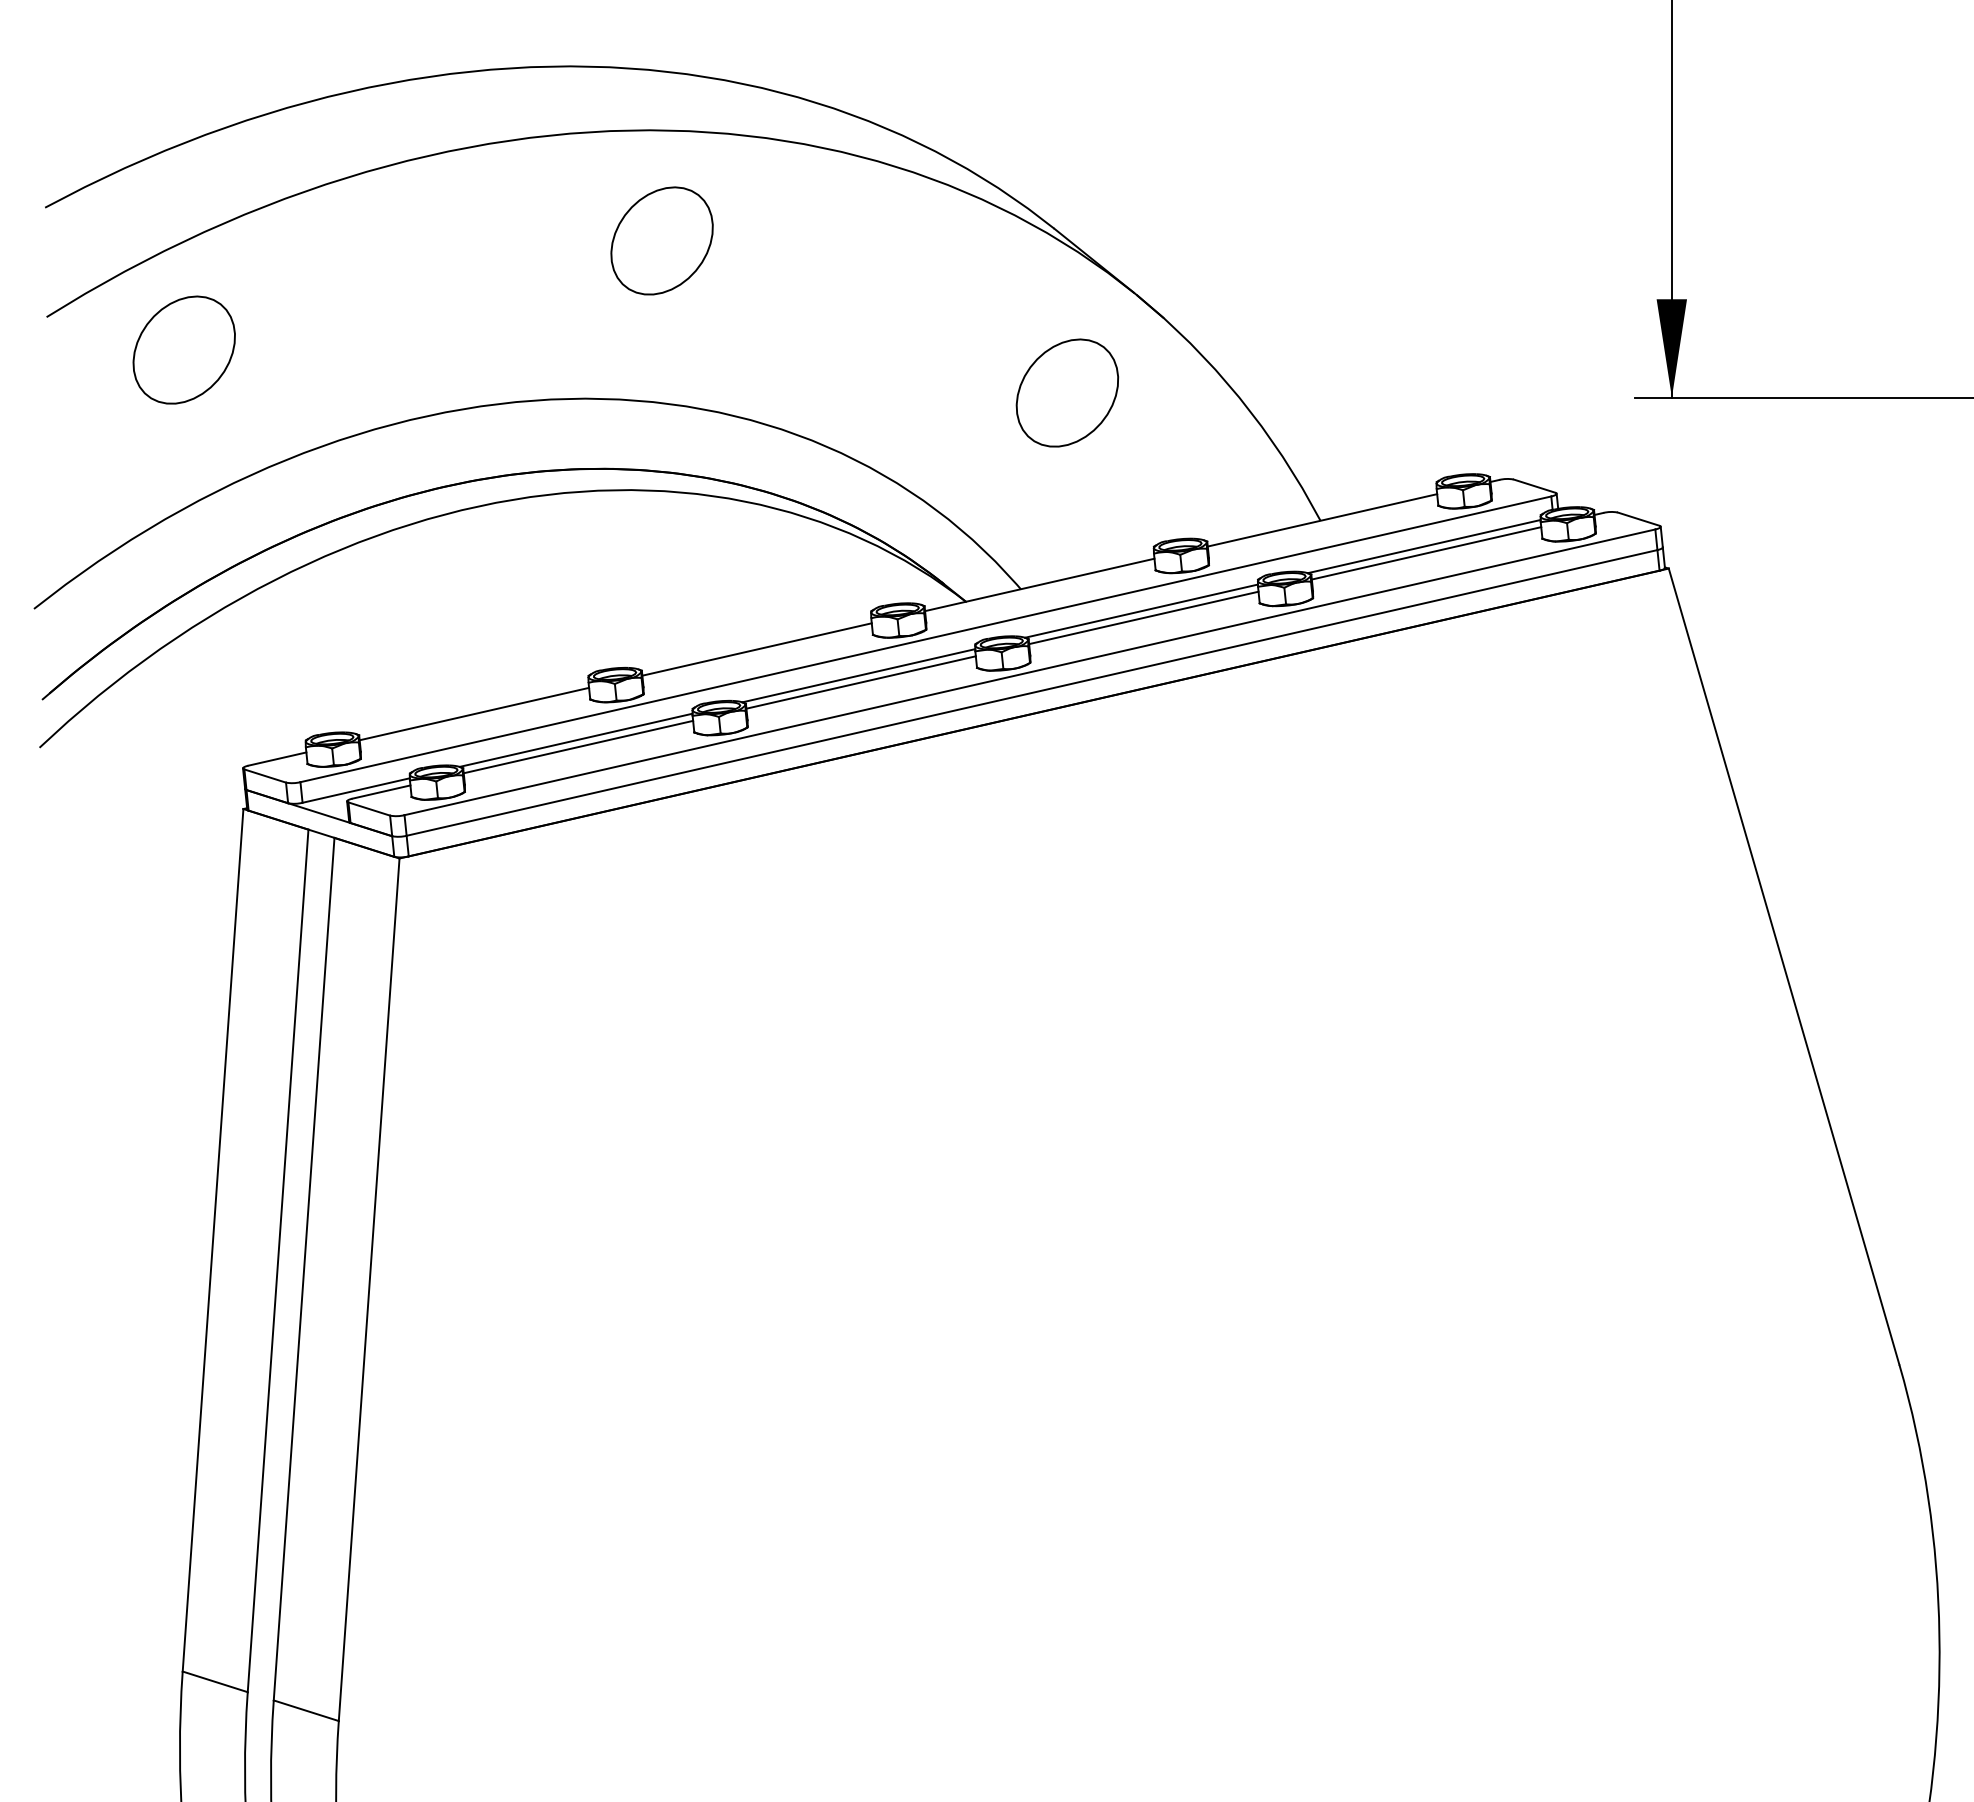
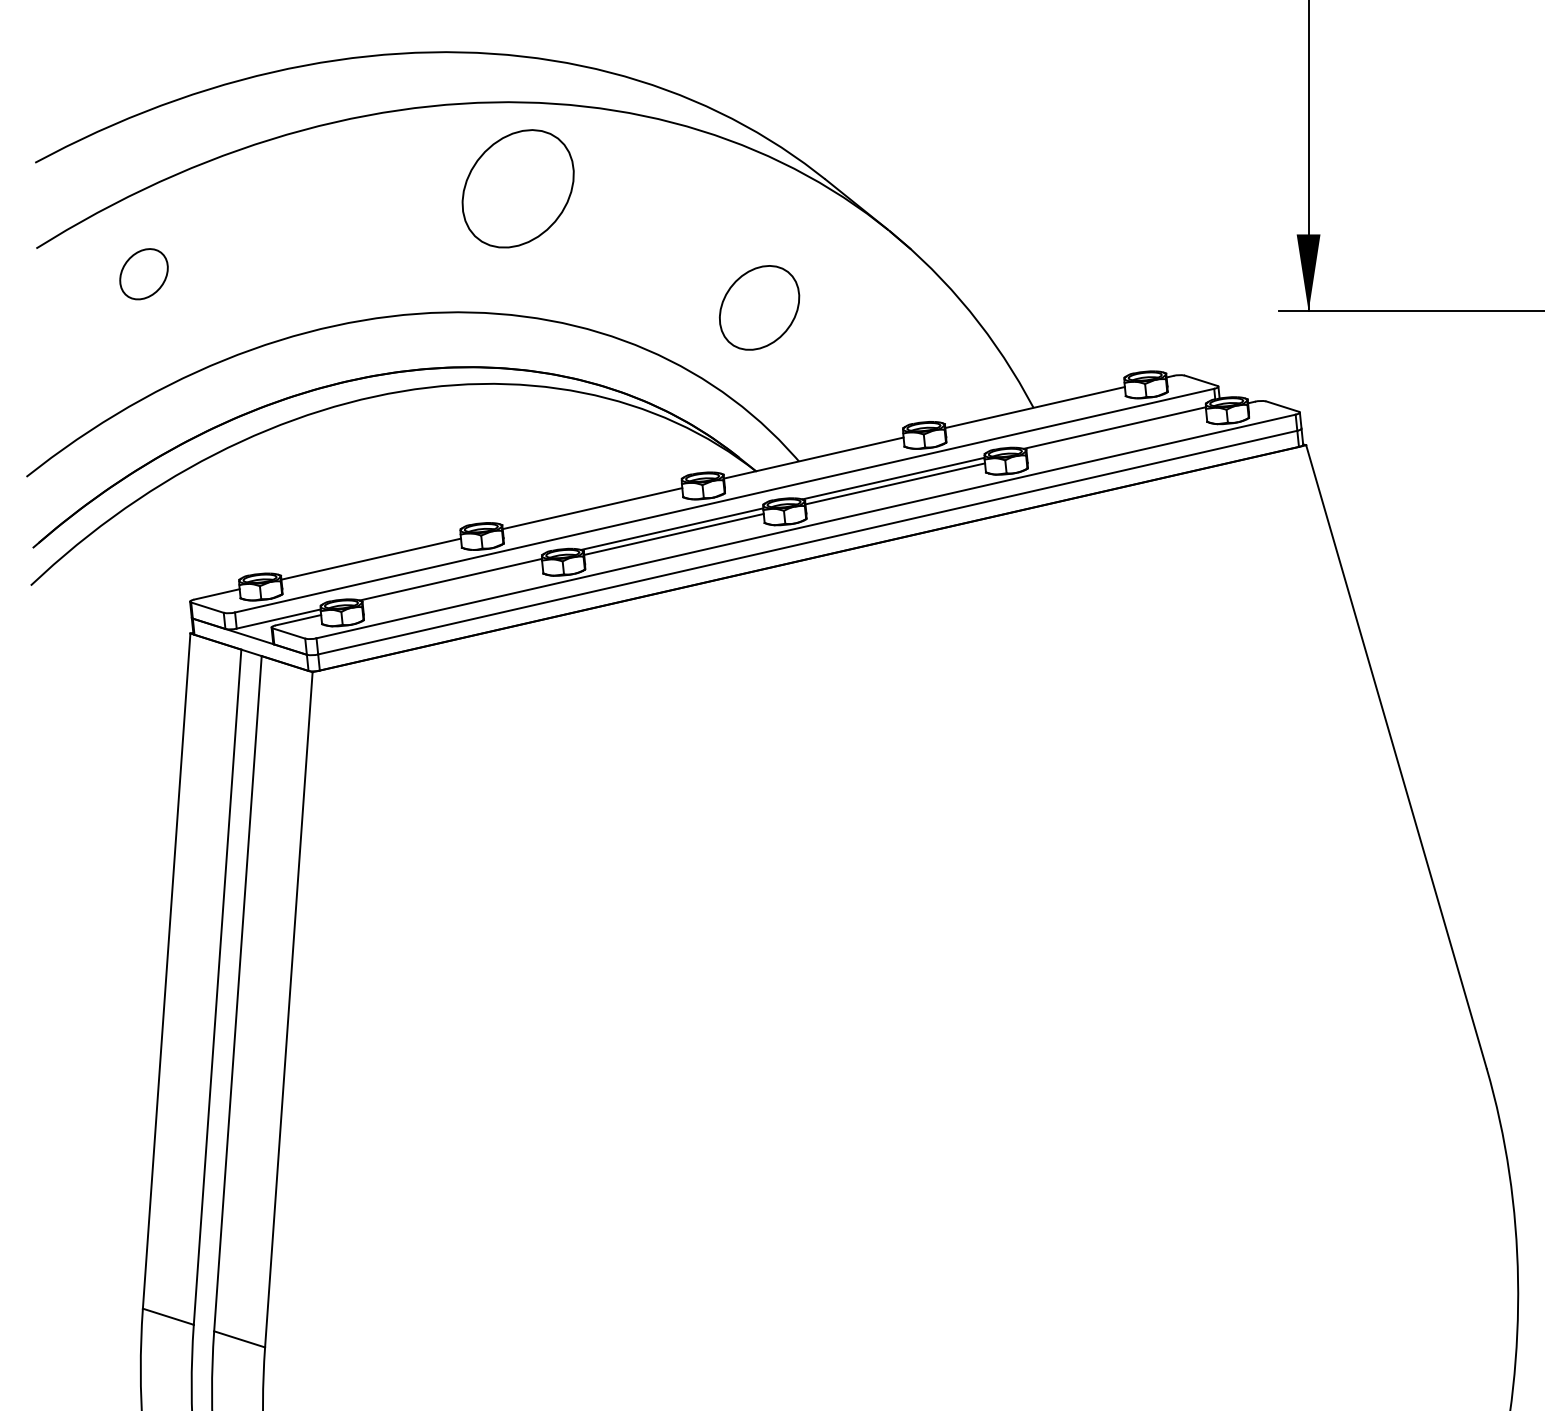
part: (661, 240) -> (517, 188), size x1.4
part: (183, 349) -> (143, 273), size x0.6
part: (1067, 392) -> (759, 307), moved
line: (1426, 553) -> (1116, 433), removed
line: (578, 746) -> (452, 584), removed

